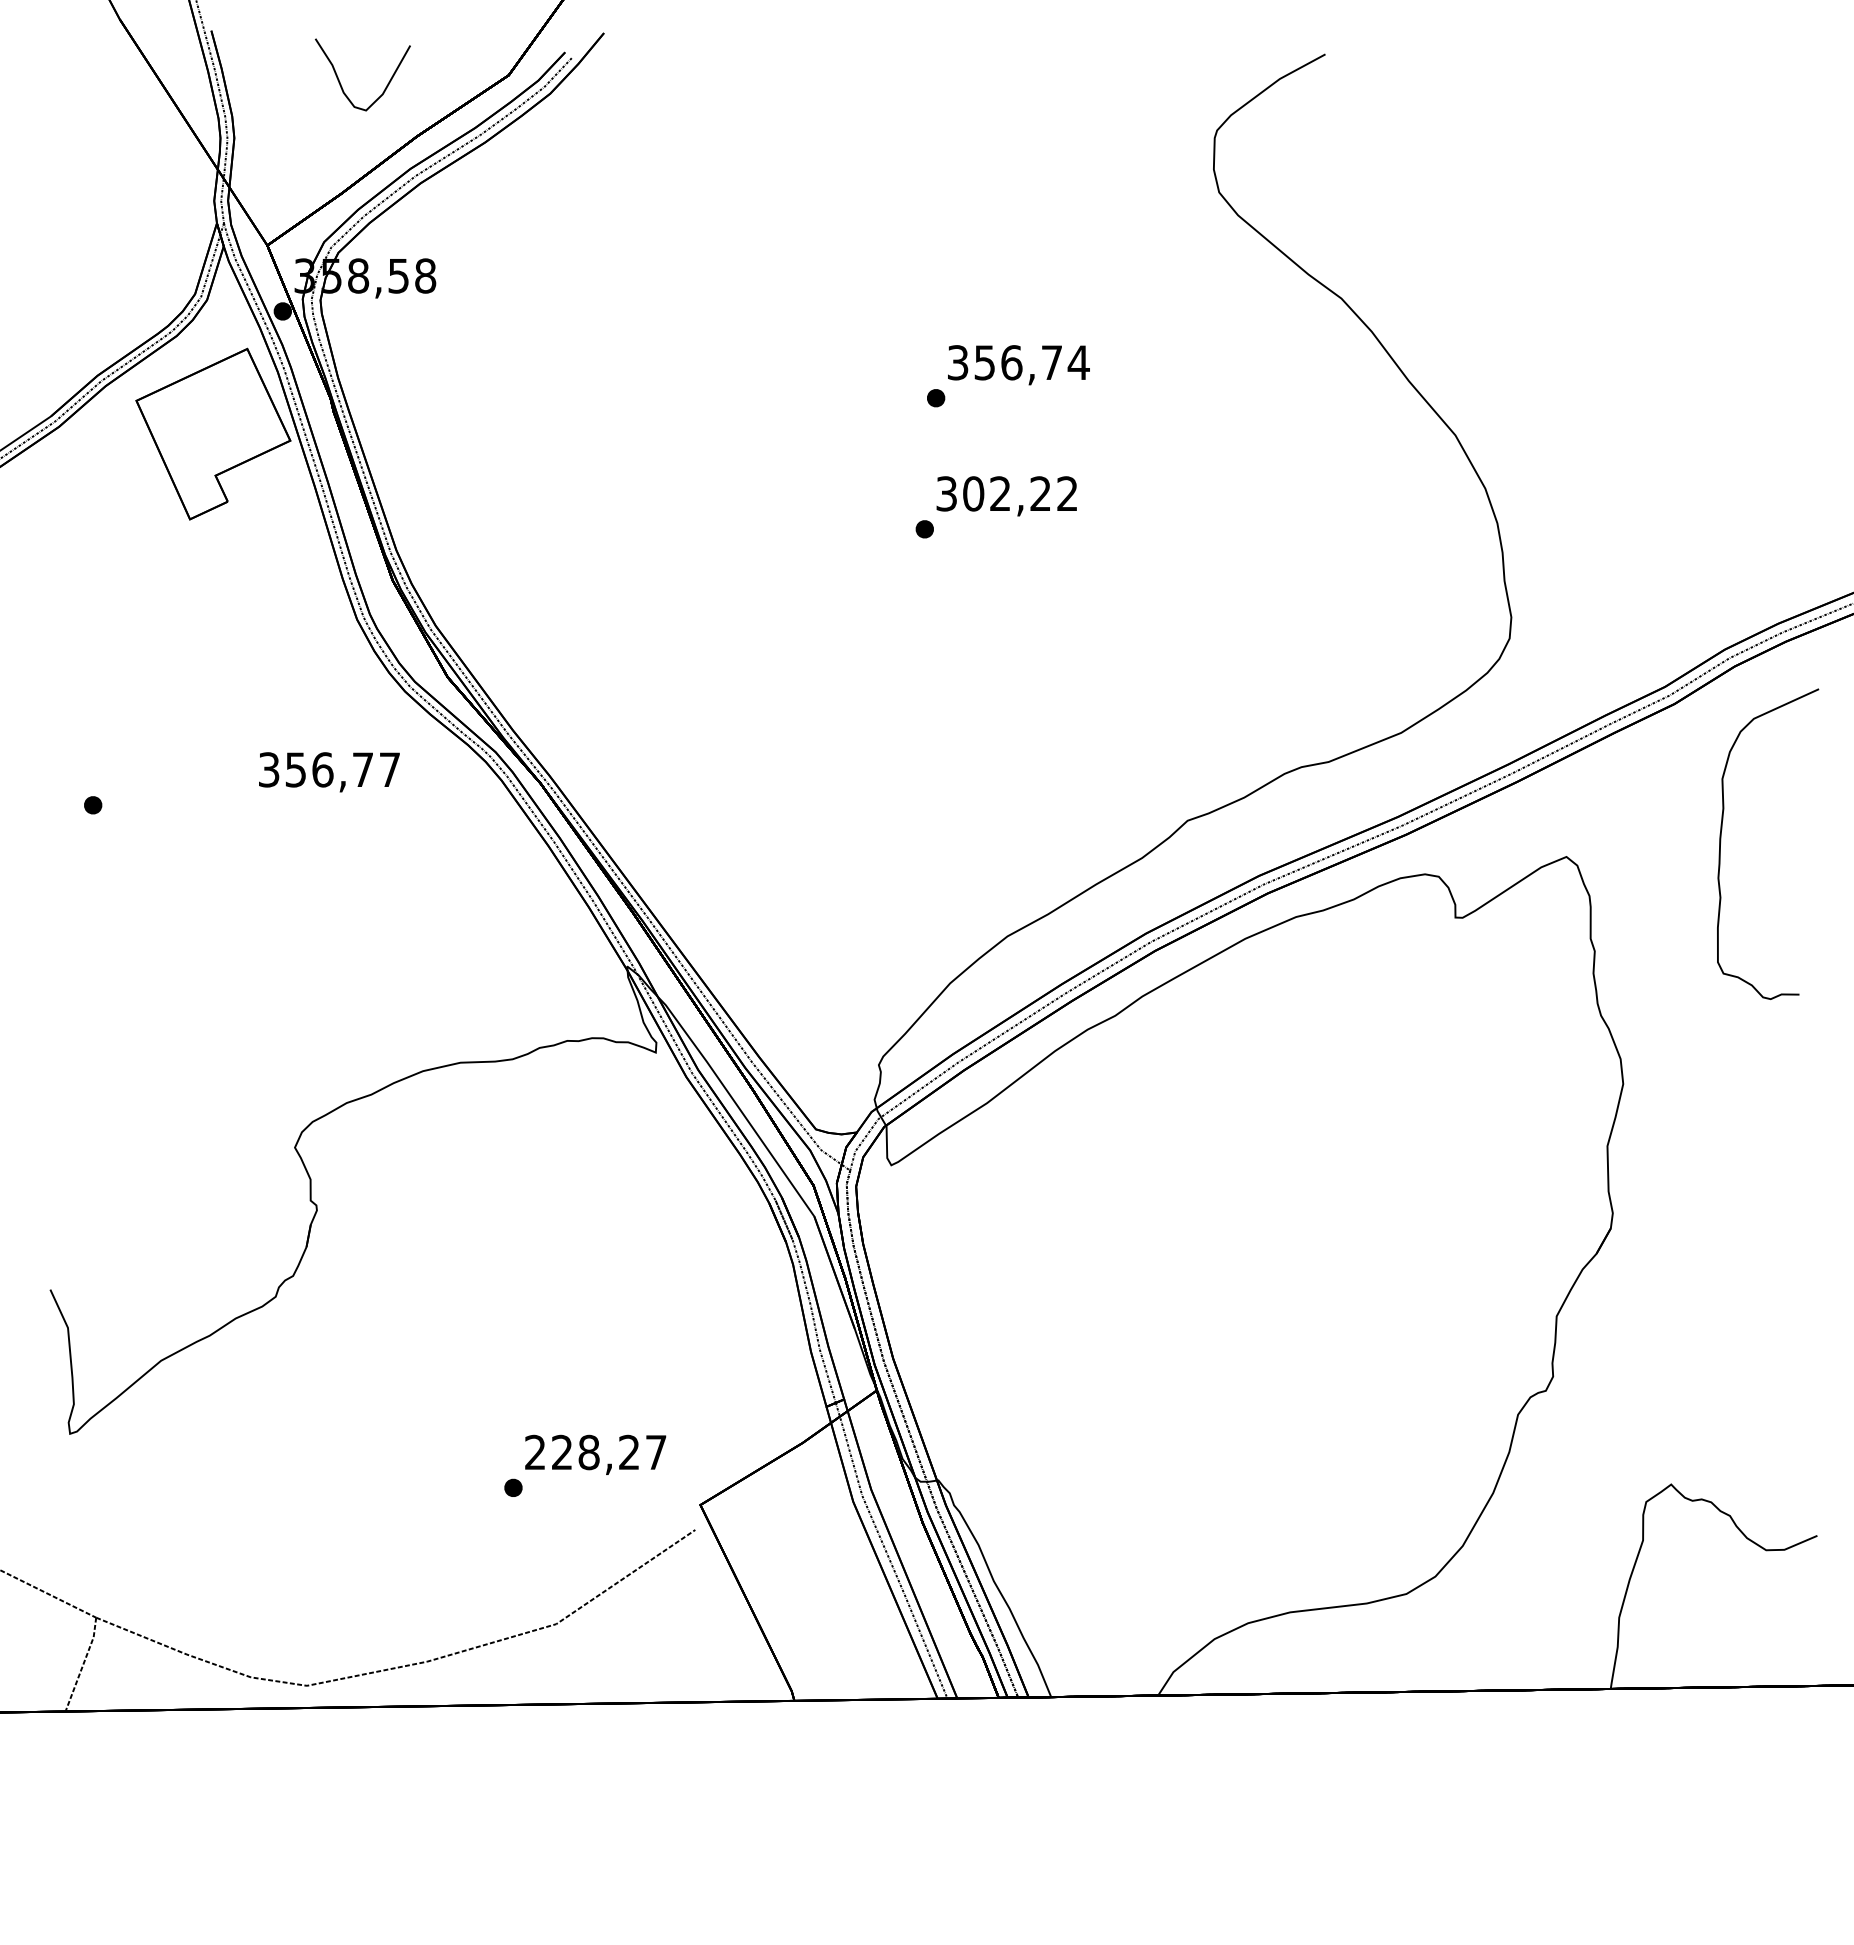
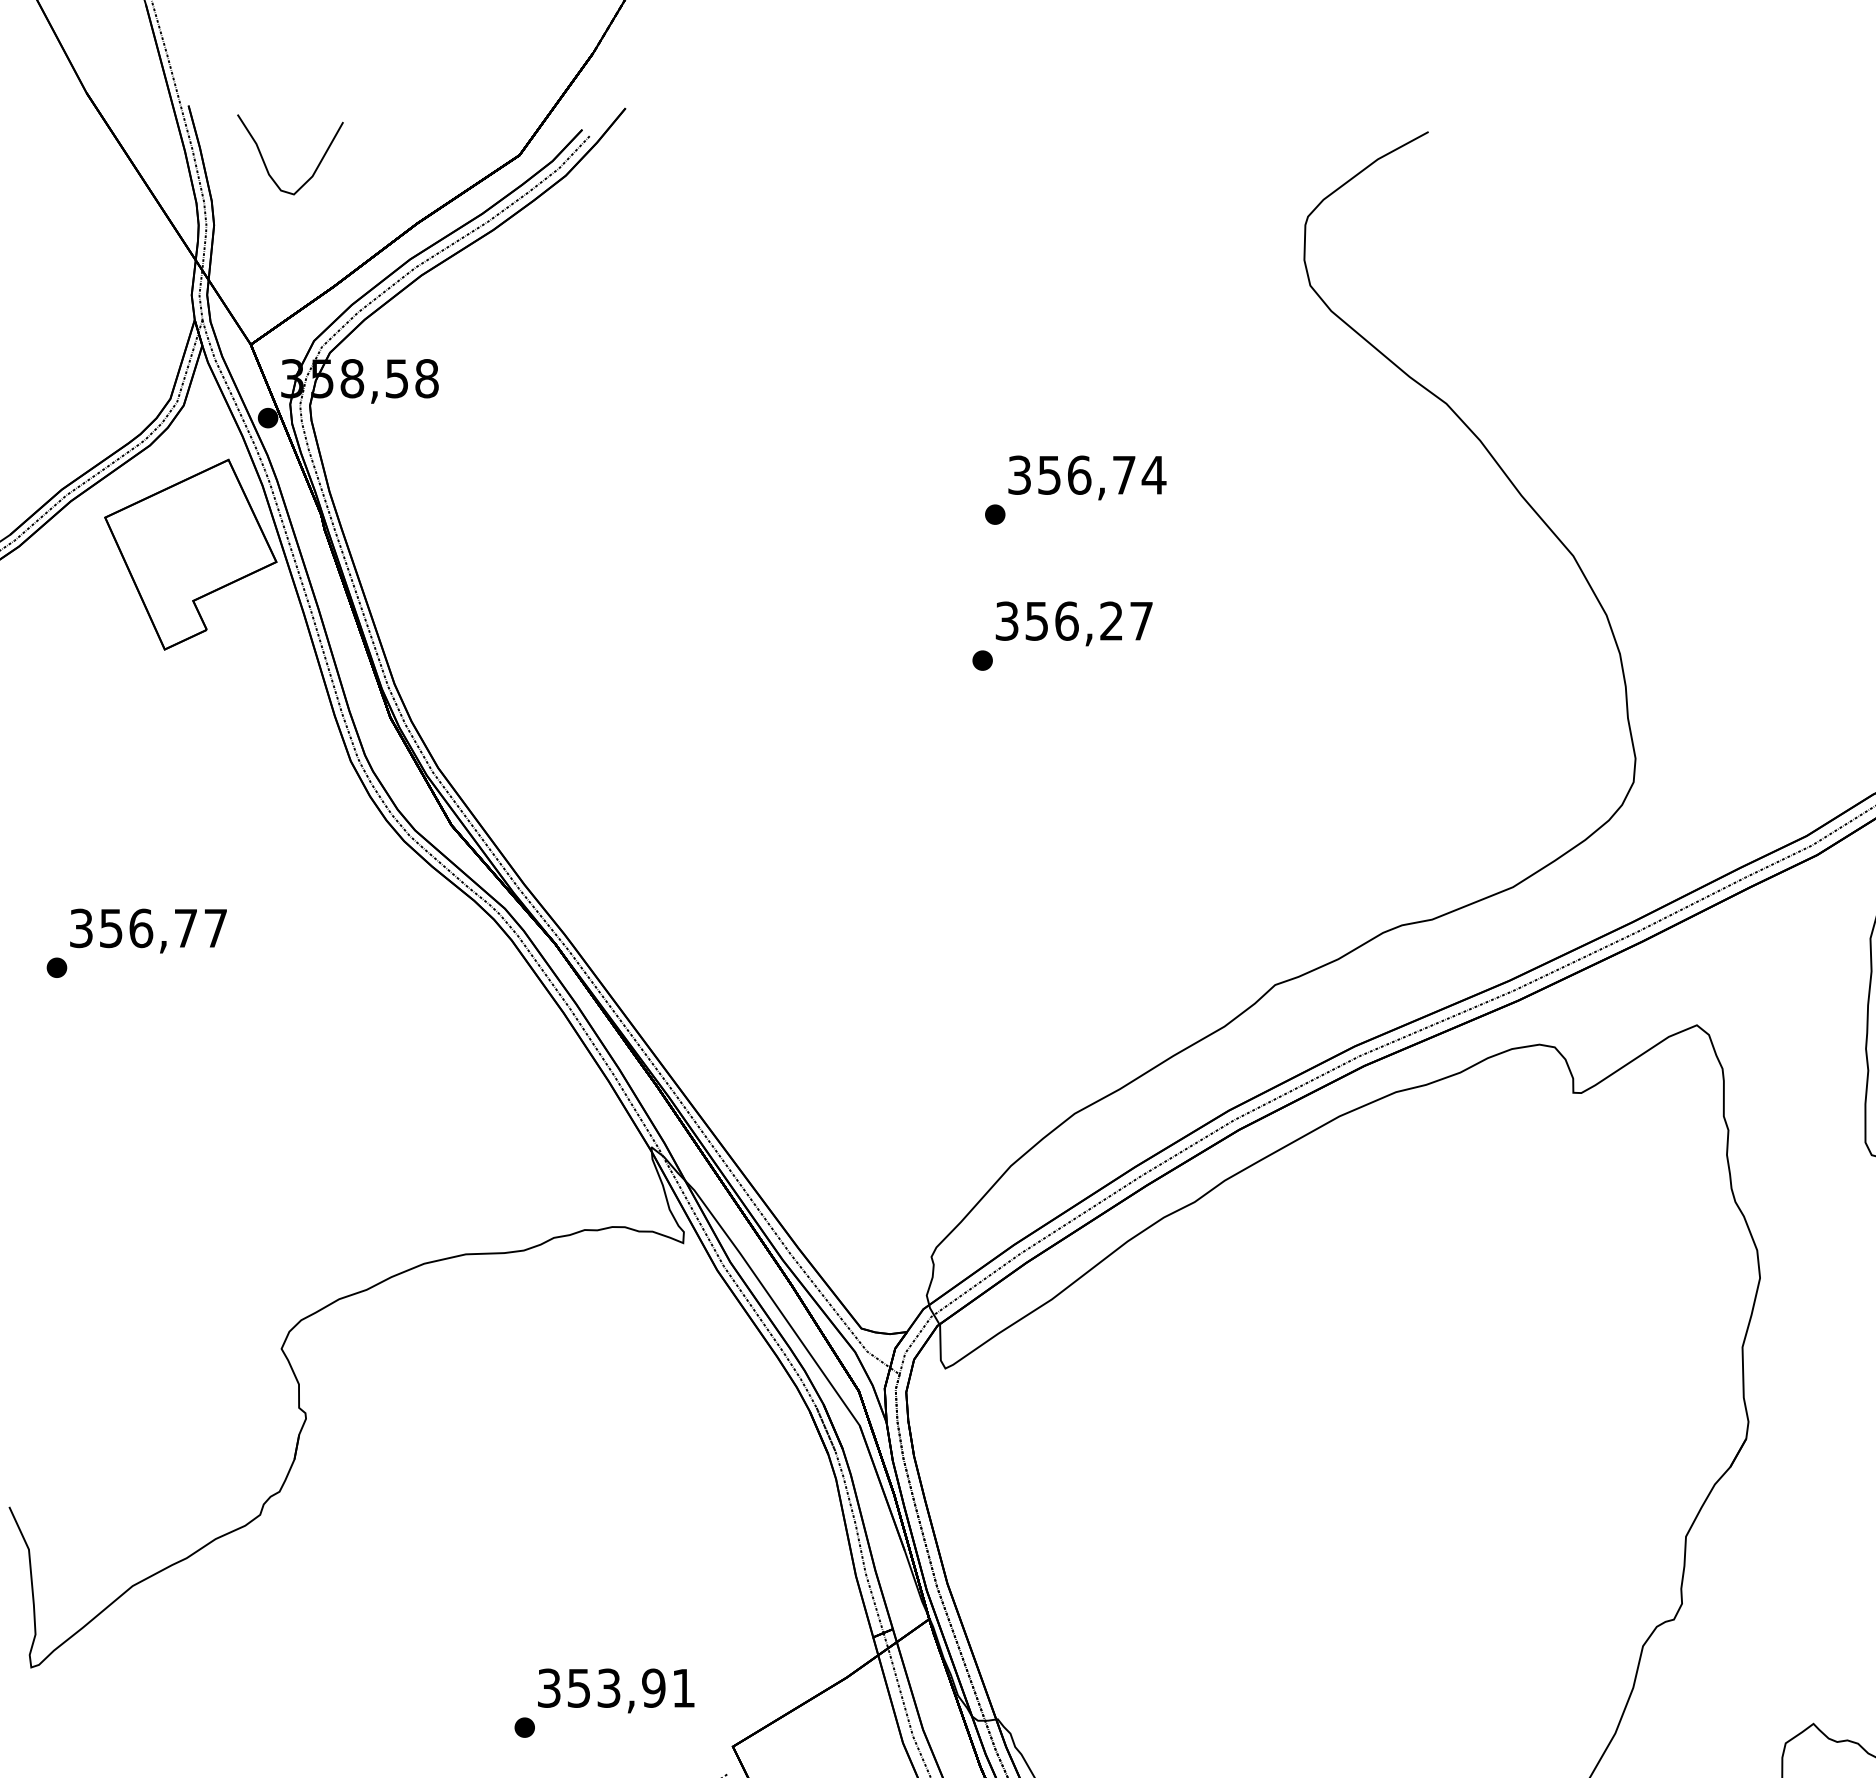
curve: (340, 81) -> (265, 162), moved
text: (1020, 493) -> (1089, 620), 302,22 -> 356,27
text: (329, 772) -> (148, 931), moved
text: (595, 1452) -> (616, 1688), 228,27 -> 353,91

